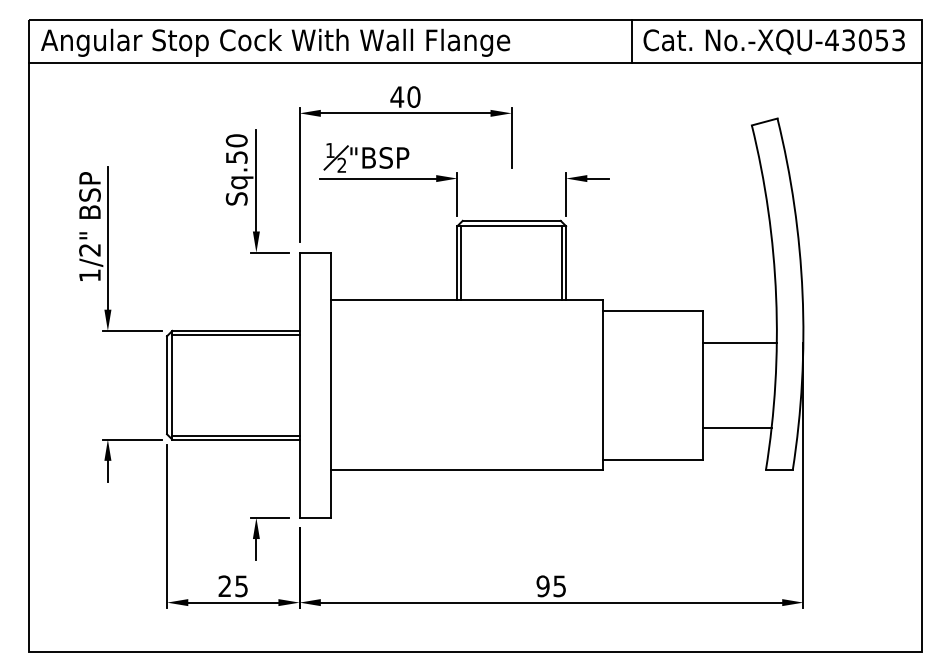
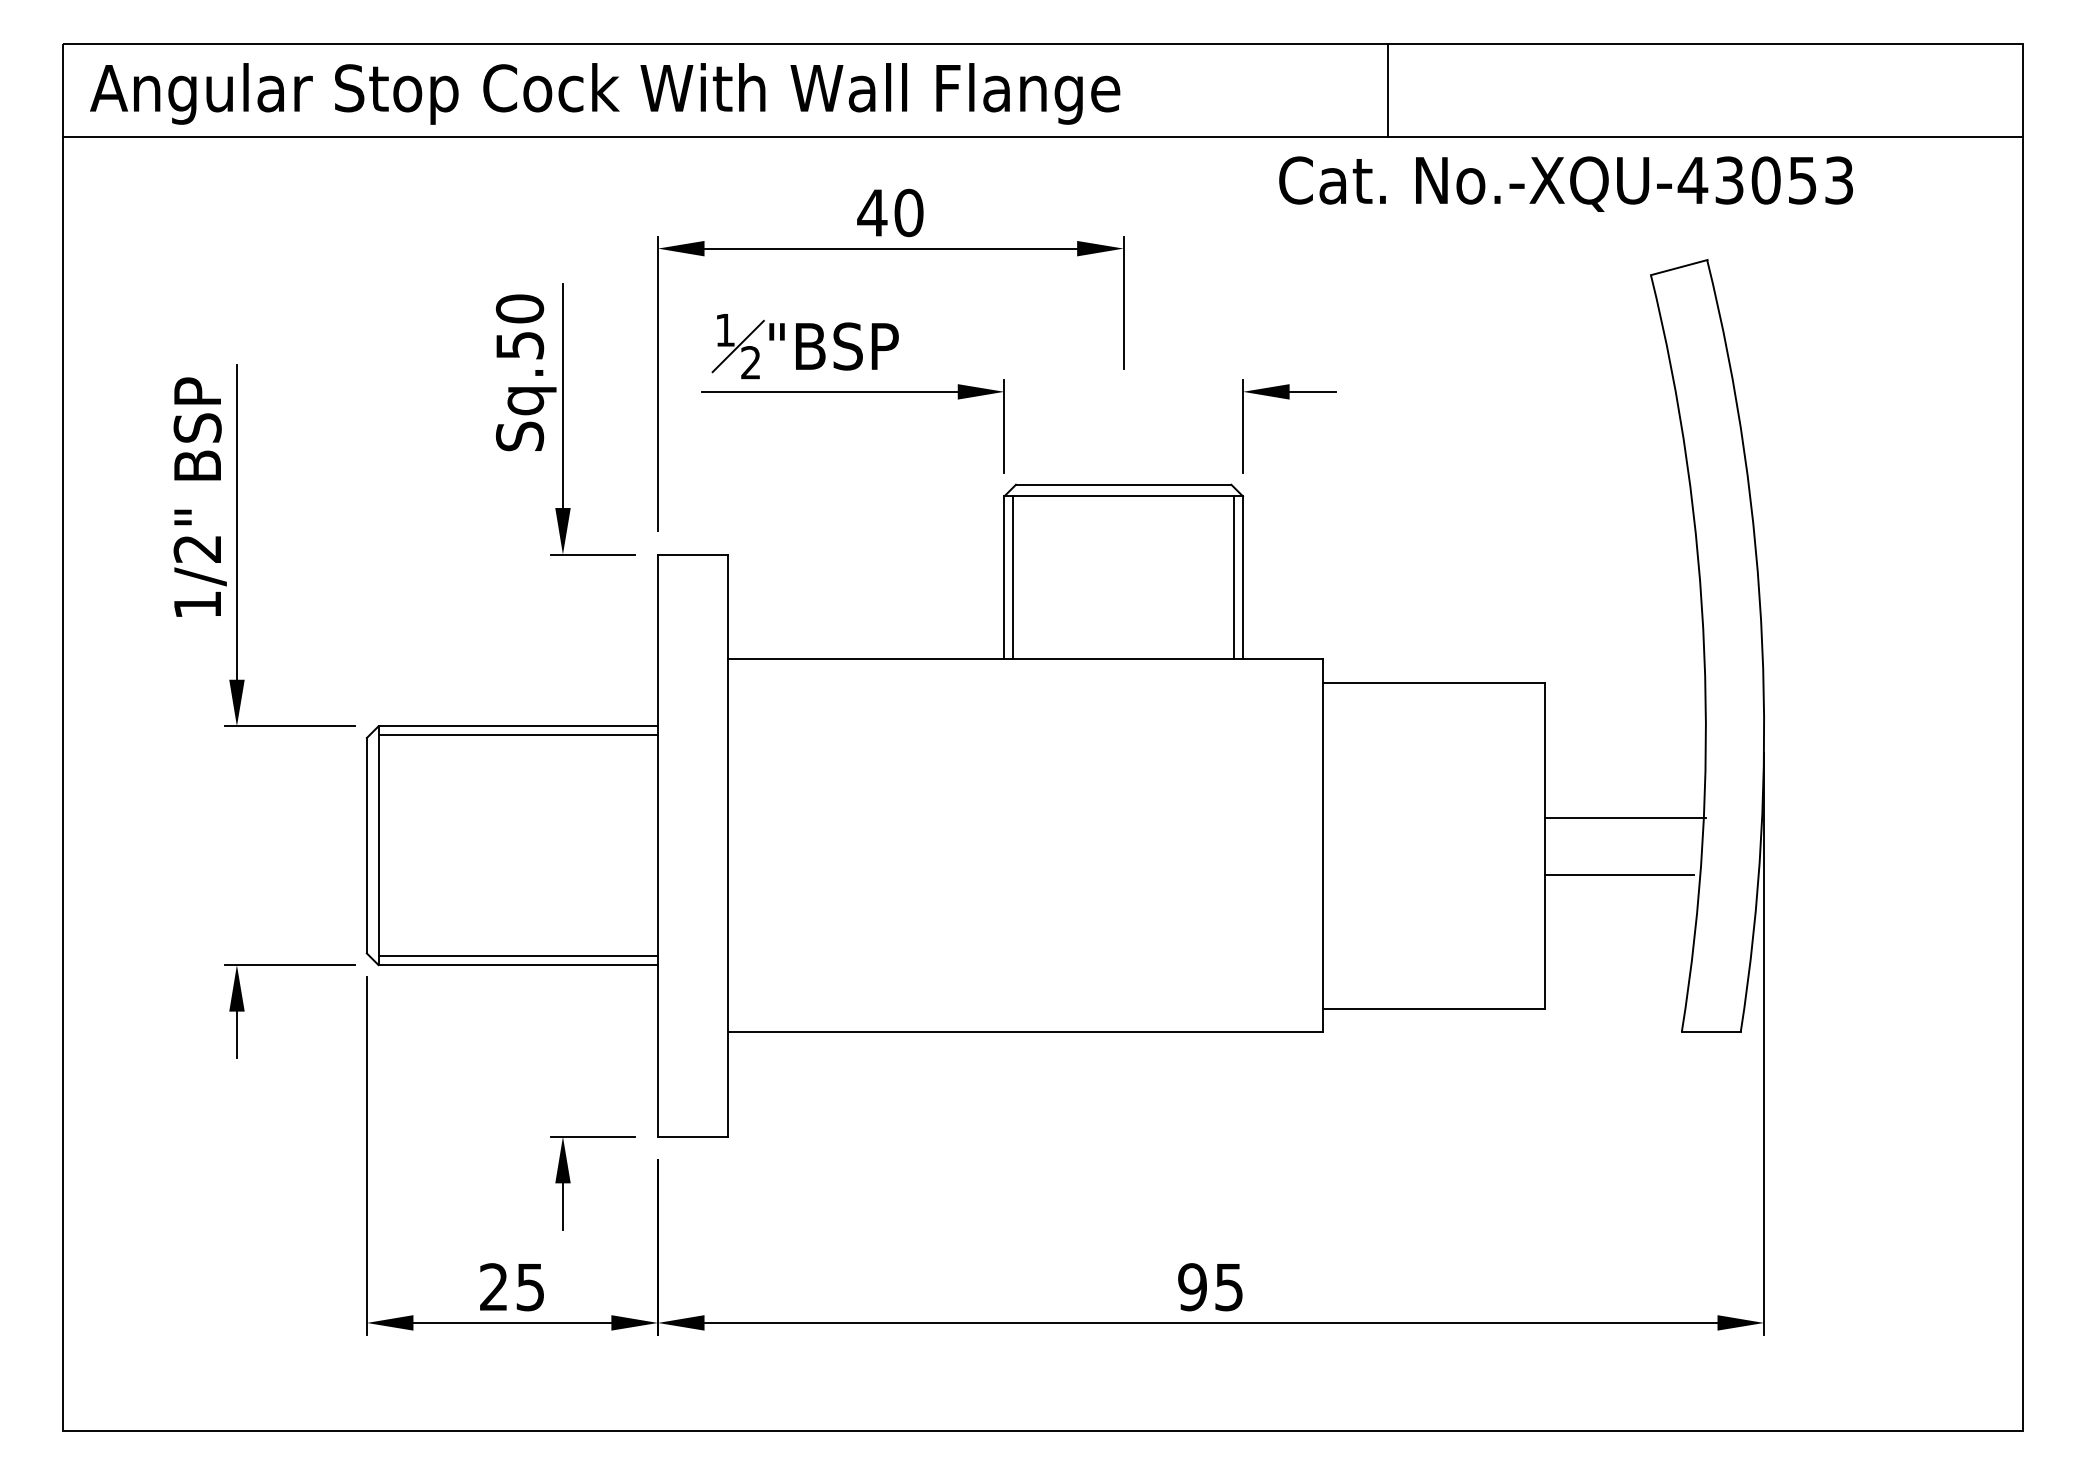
text: (773, 41) -> (1564, 183), moved
line: (739, 342) -> (1623, 817), moved
line: (737, 427) -> (1619, 874), moved

